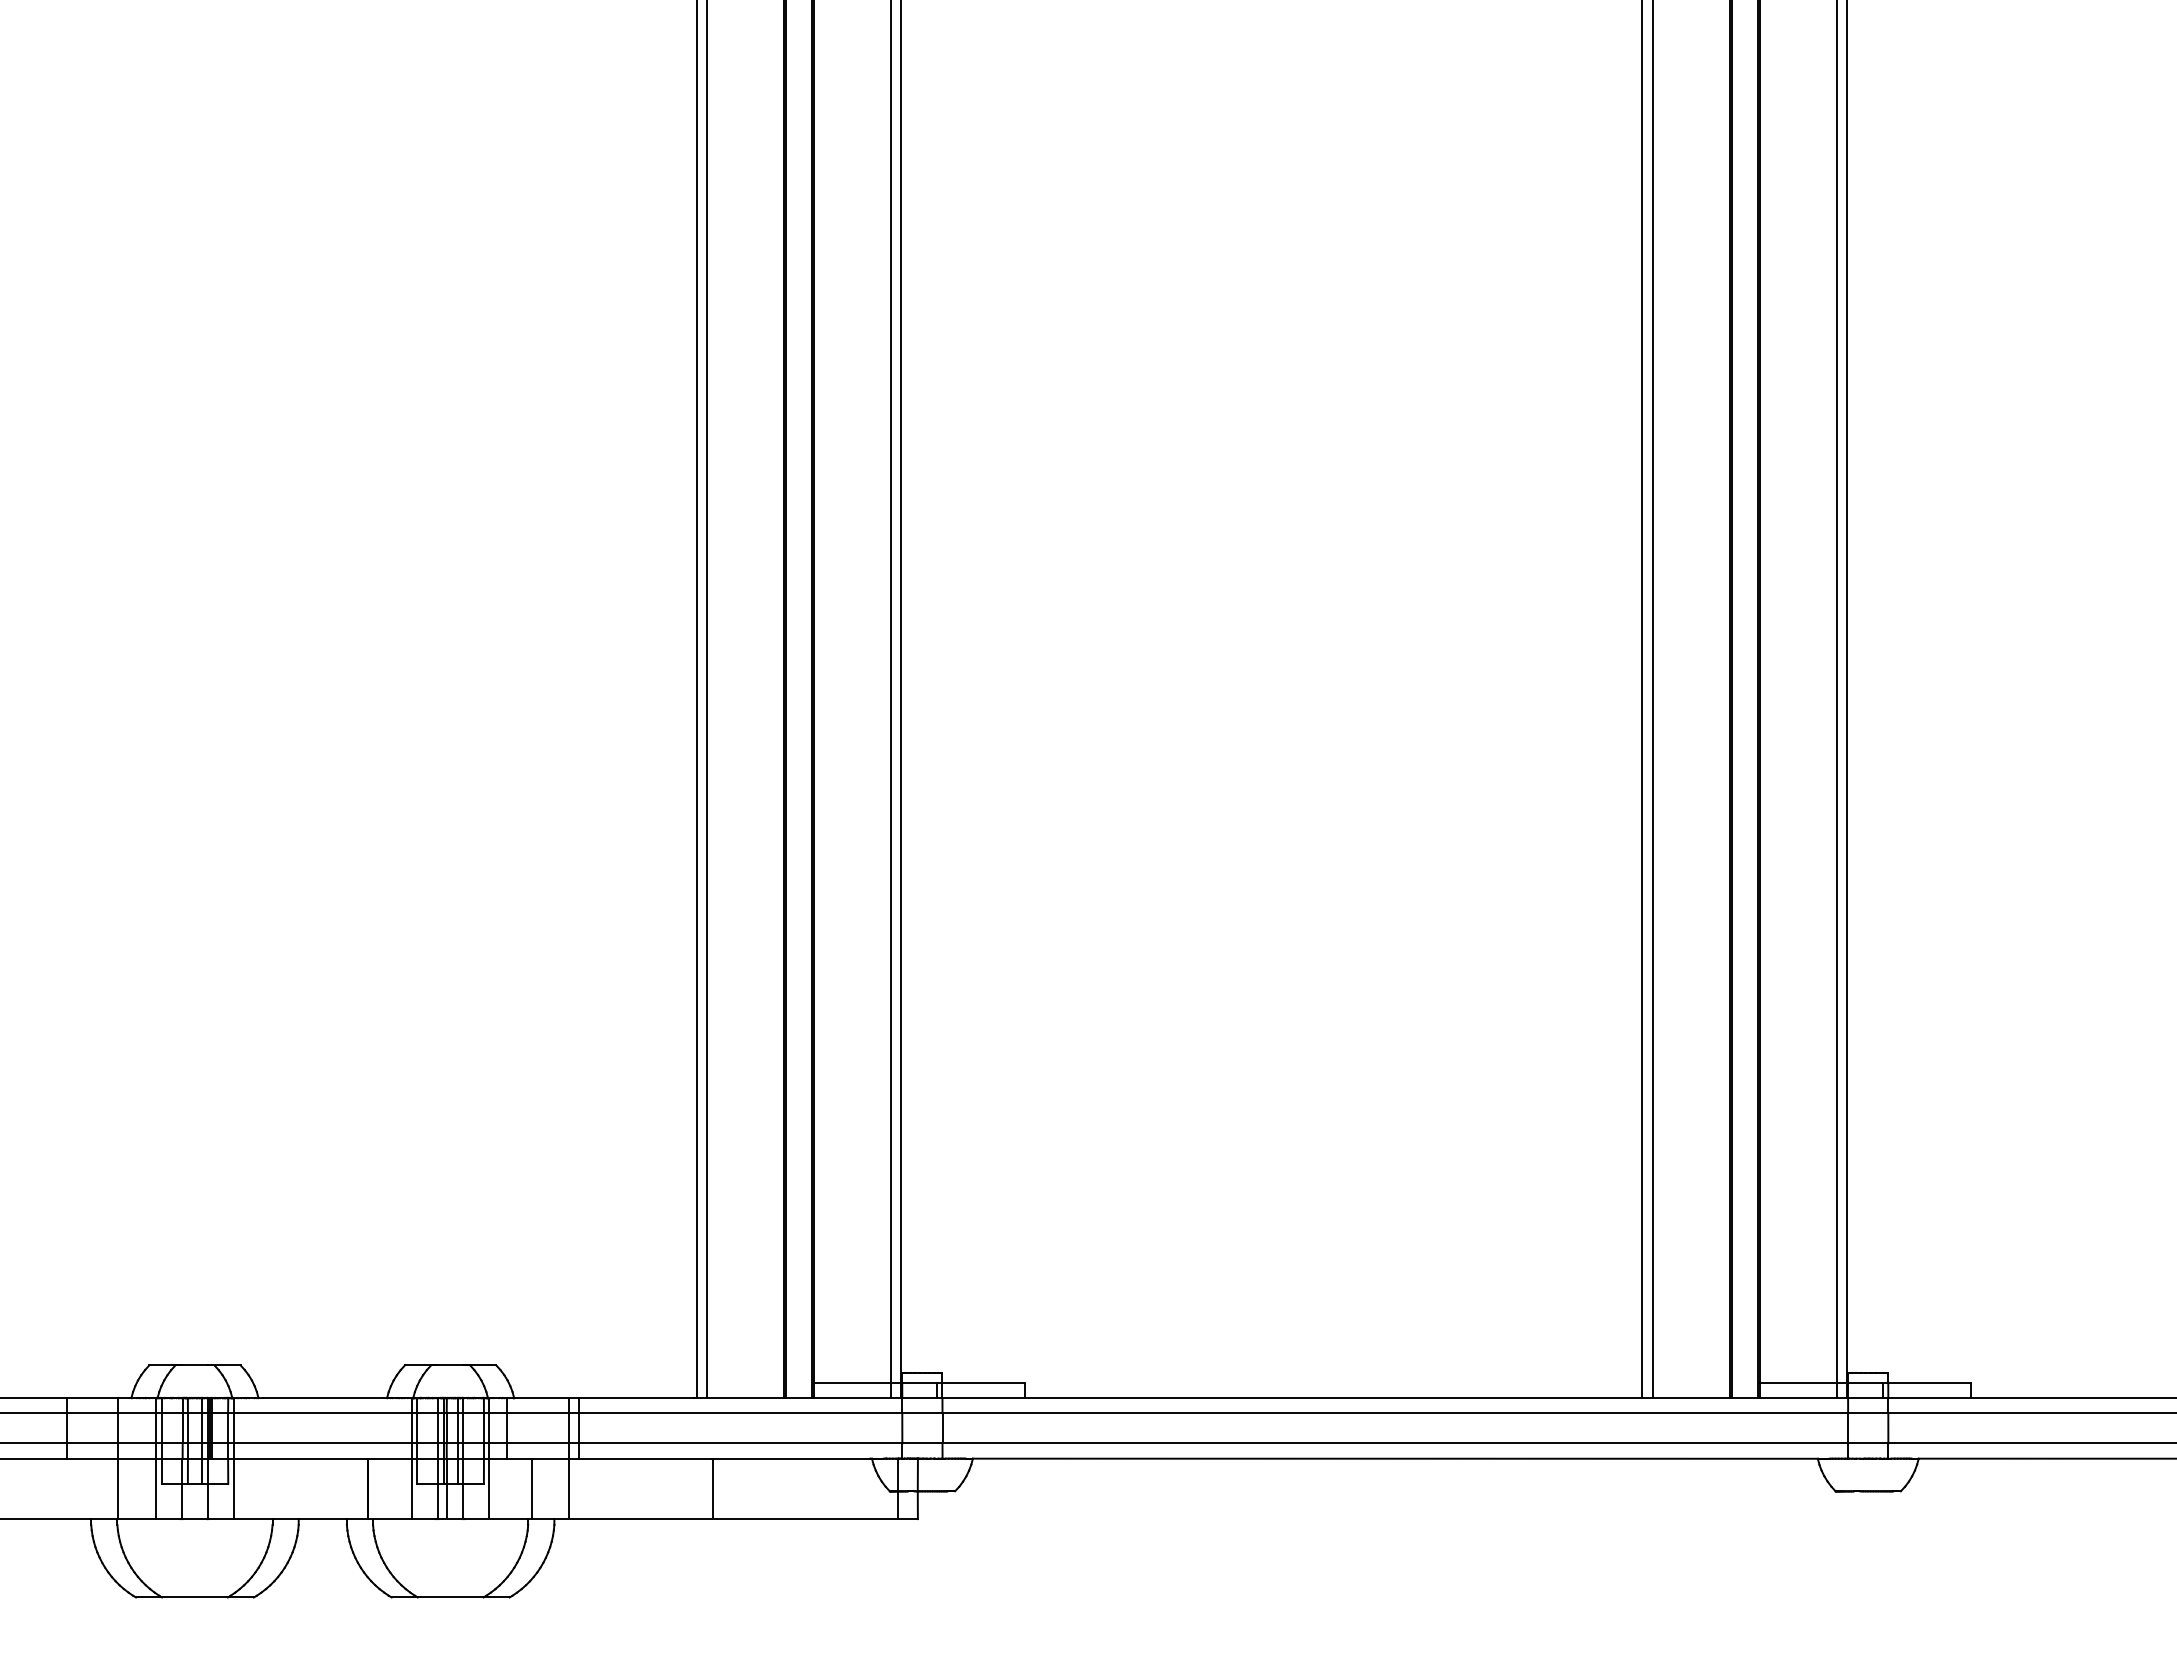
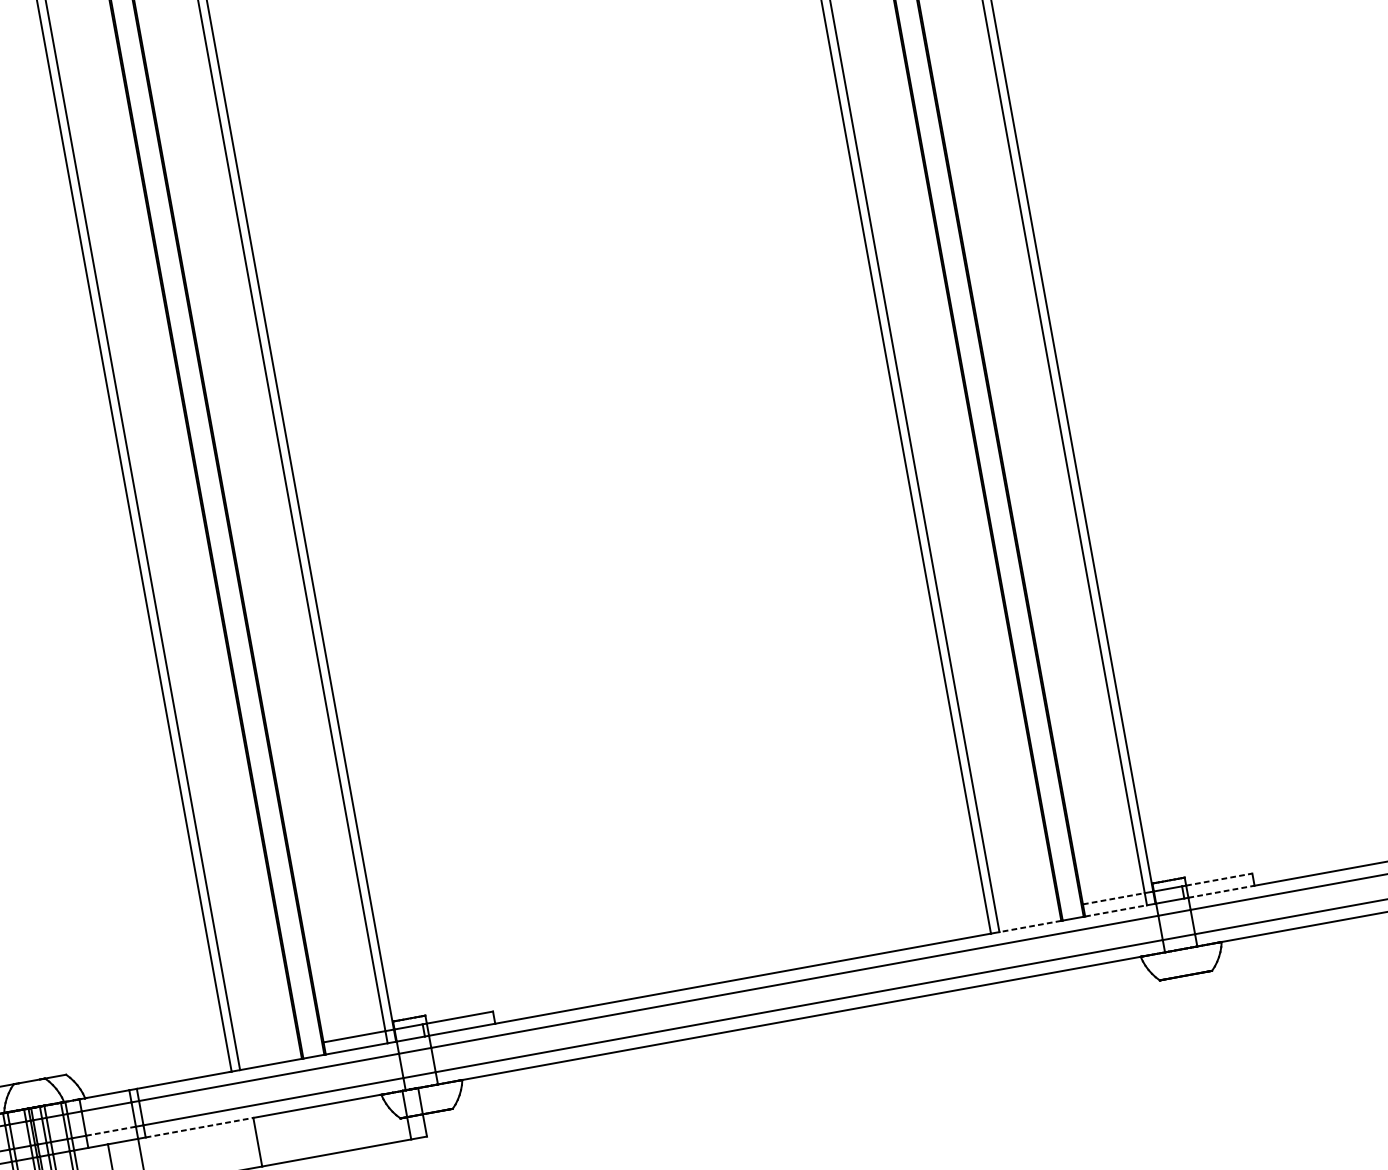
line: (1798, 1382) -> (1114, 898), solid -> dashed
line: (1929, 1382) -> (1219, 879), solid -> dashed
line: (1691, 1398) -> (1030, 926), solid -> dashed
line: (1798, 1398) -> (1116, 911), solid -> dashed
line: (1929, 1398) -> (1221, 892), solid -> dashed
line: (538, 1443) -> (111, 1131), solid -> dashed
line: (646, 1458) -> (200, 1127), solid -> dashed

